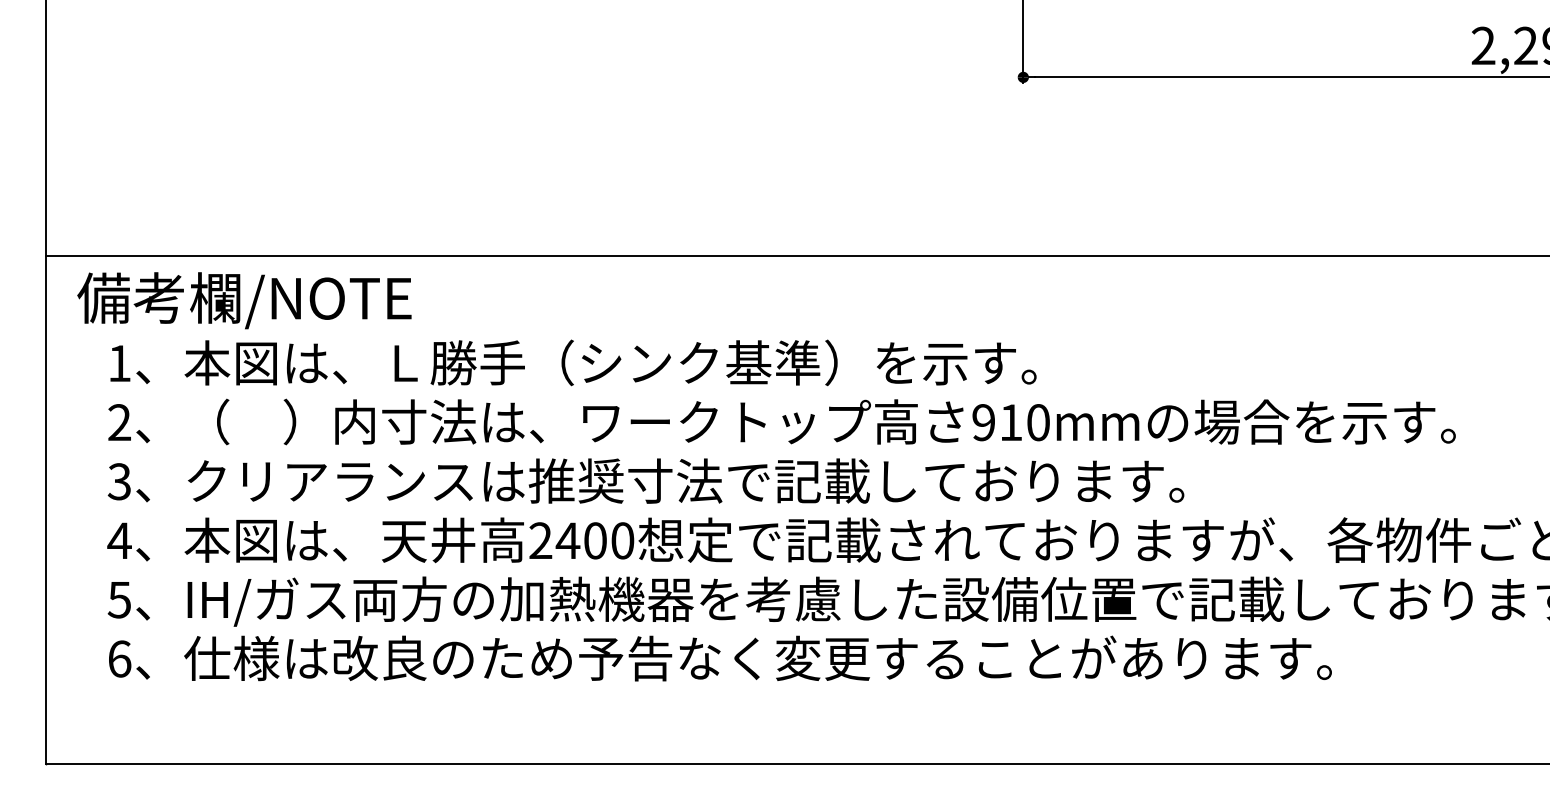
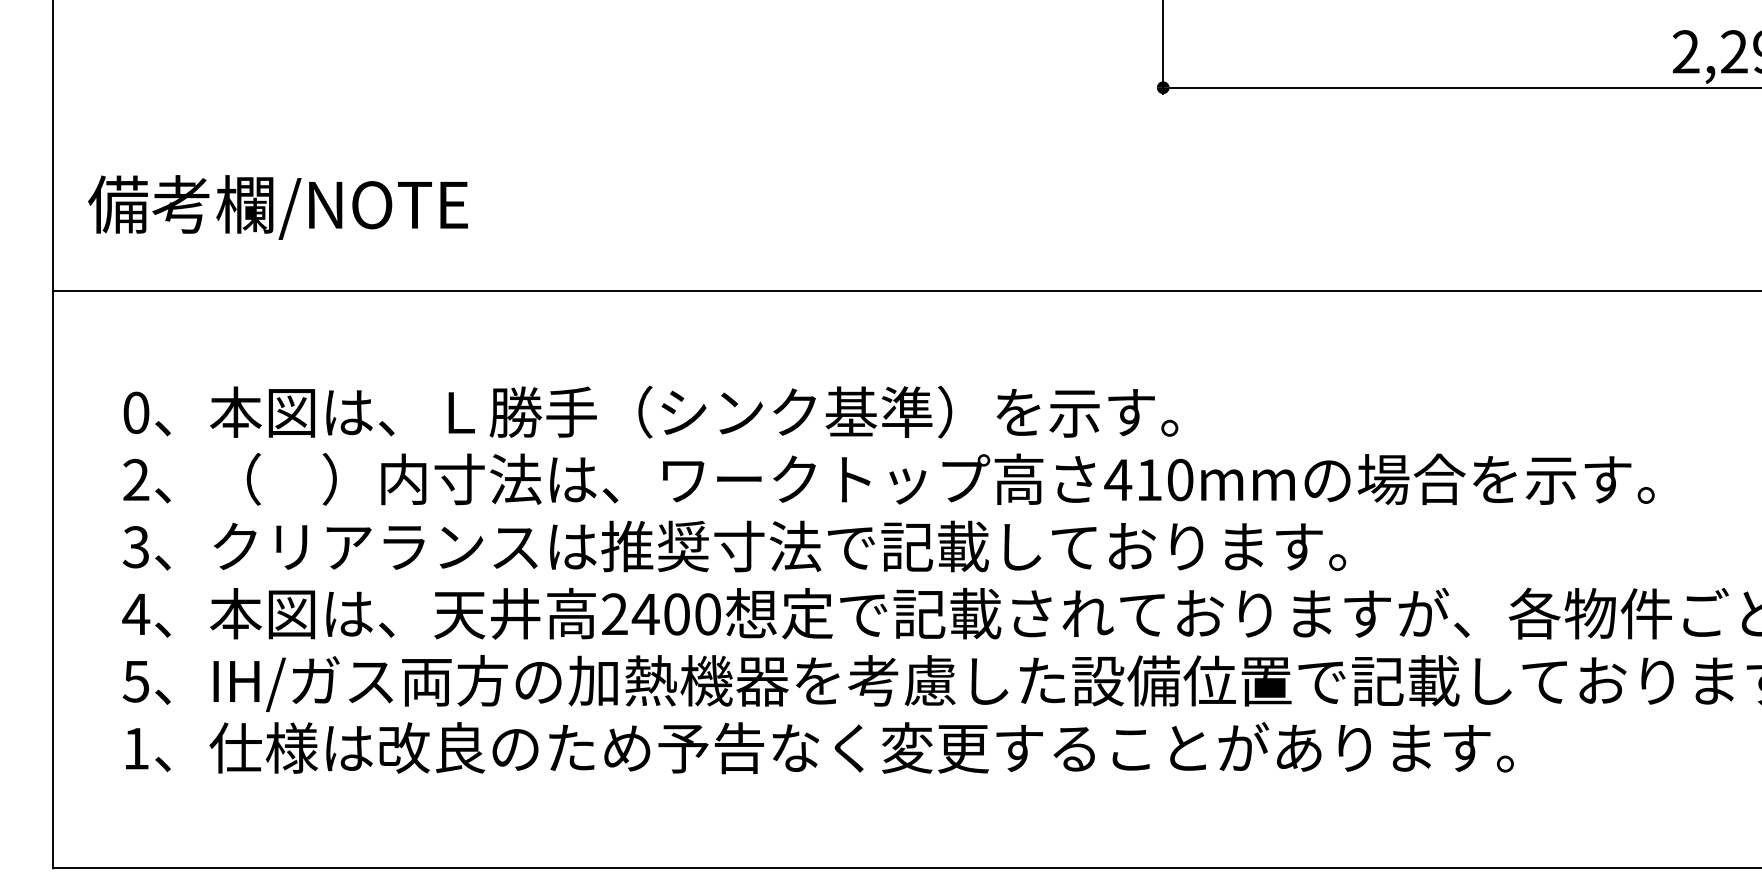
text: (243, 300) -> (277, 207), moved
text: (119, 363) -> (136, 412), 1 -> 0
text: (984, 422) -> (1118, 479), 910mm -> 410mm
text: (119, 658) -> (136, 748), 6 -> 1

